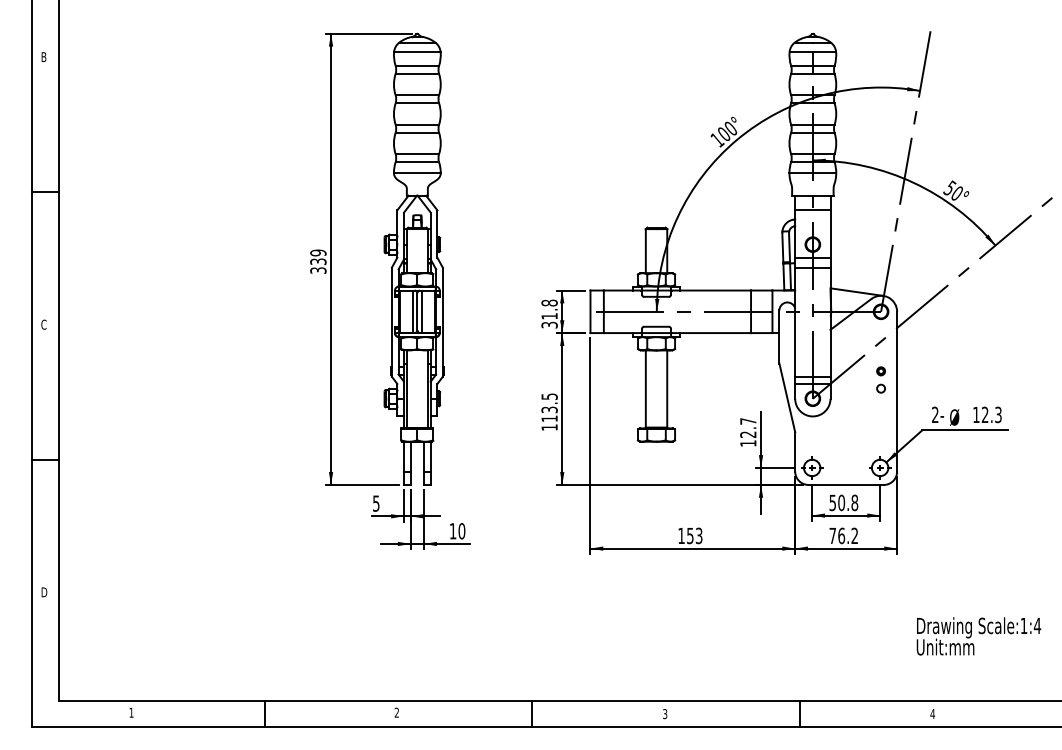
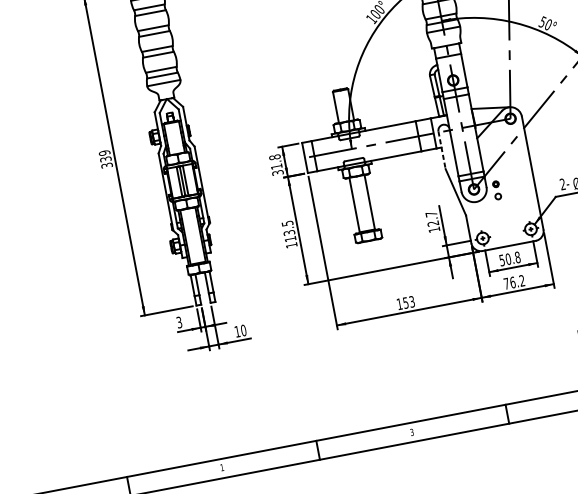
line: (779, 337) -> (442, 150), solid -> dashed
part: (880, 379) -> (496, 190), moved
text: (376, 502) -> (179, 321), 5 -> 3
text: (396, 712) -> (221, 467), 2 -> 1

